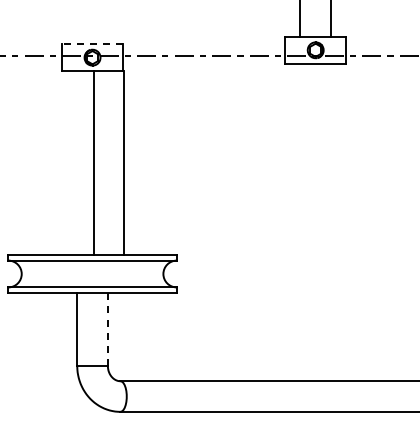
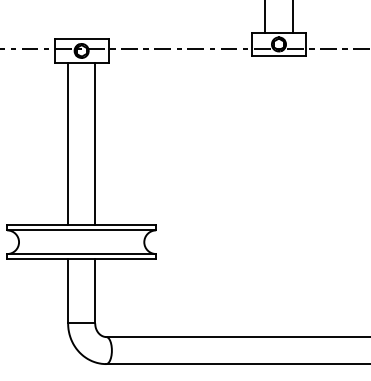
line: (92, 44) -> (81, 39), dashed -> solid
line: (94, 162) -> (68, 143), moved
line: (123, 162) -> (94, 143), moved
line: (107, 329) -> (94, 291), dashed -> solid

